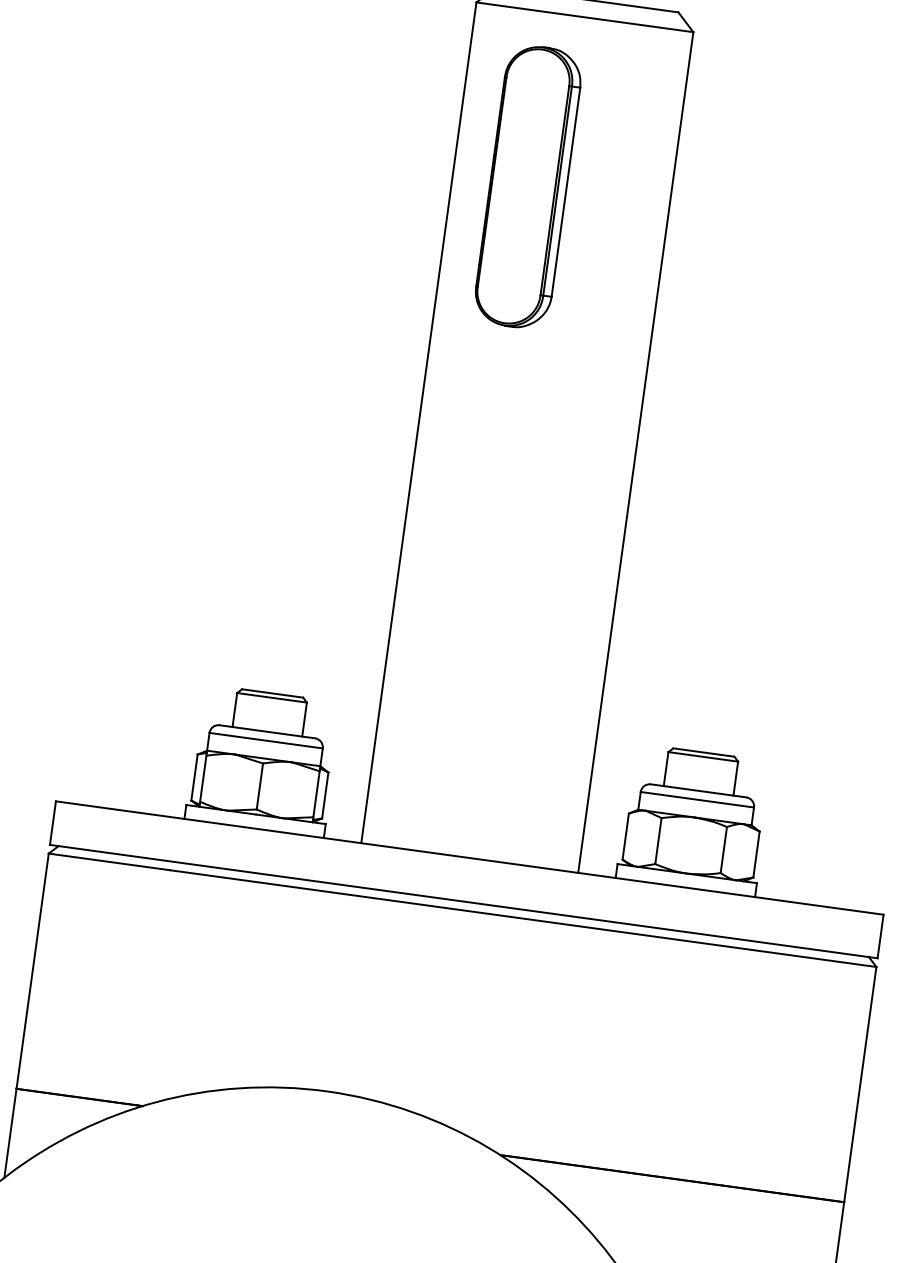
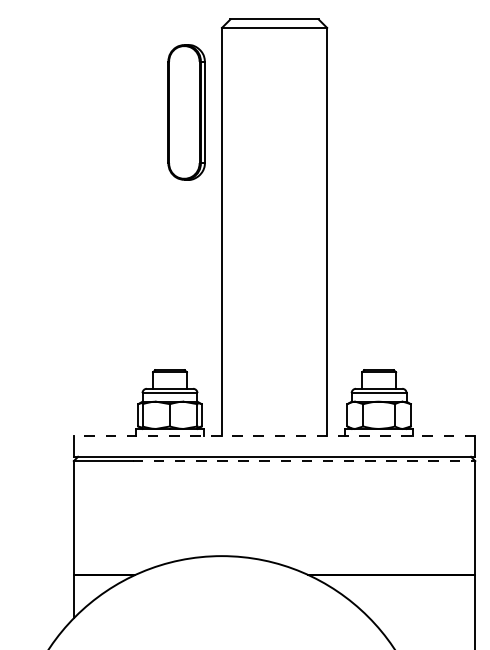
part: (527, 187) -> (186, 112), moved
line: (469, 857) -> (274, 435), solid -> dashed
line: (524, 919) -> (304, 461), solid -> dashed

